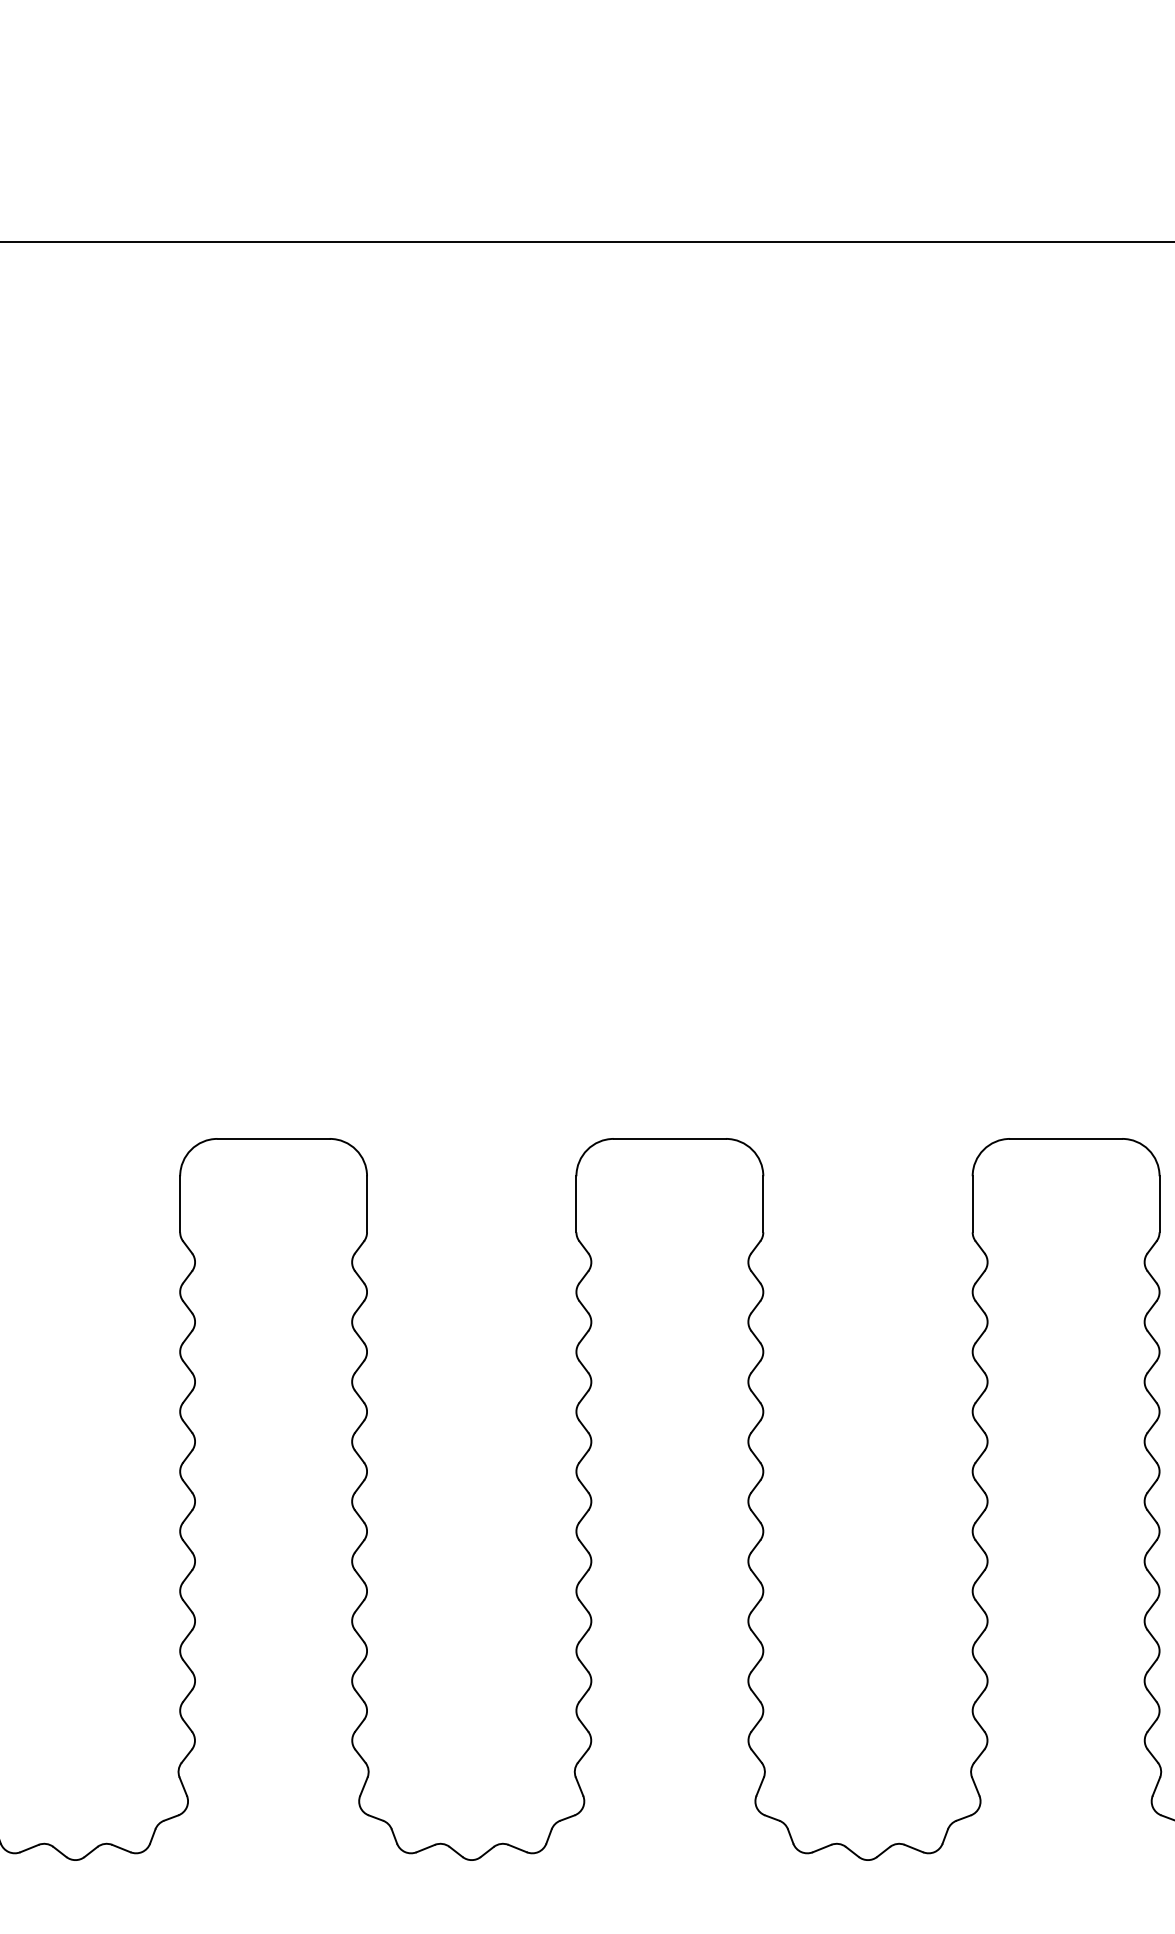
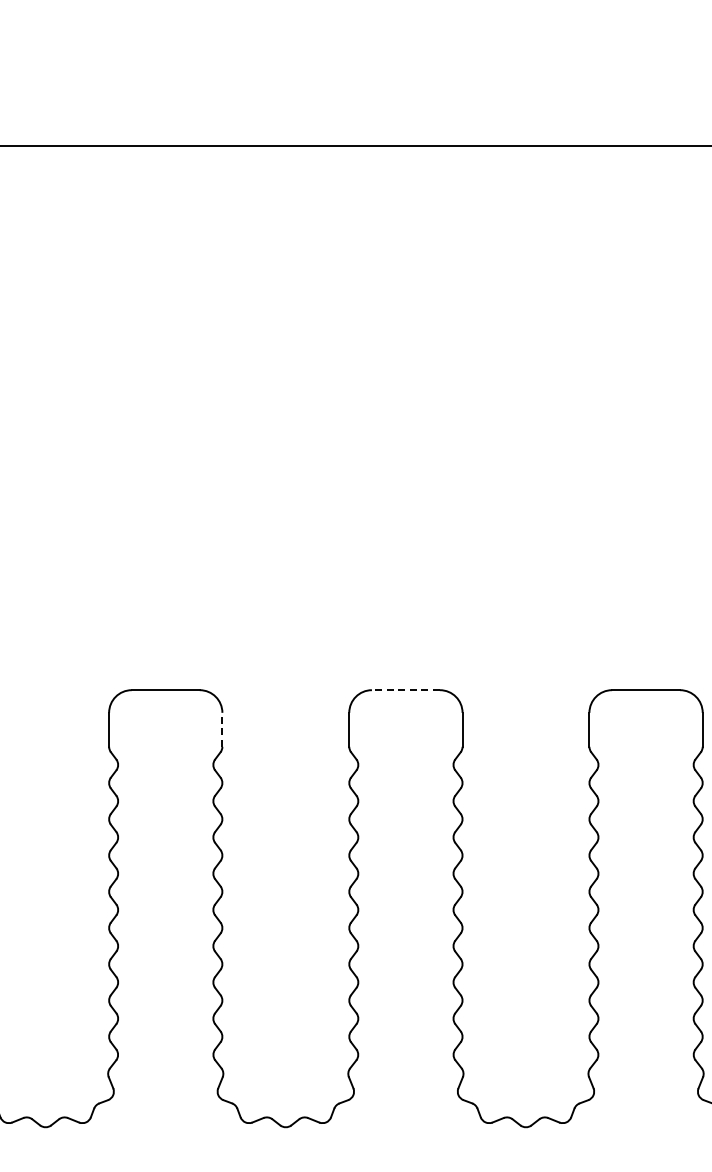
line: (669, 1139) -> (405, 690), solid -> dashed
line: (367, 1203) -> (222, 729), solid -> dashed

